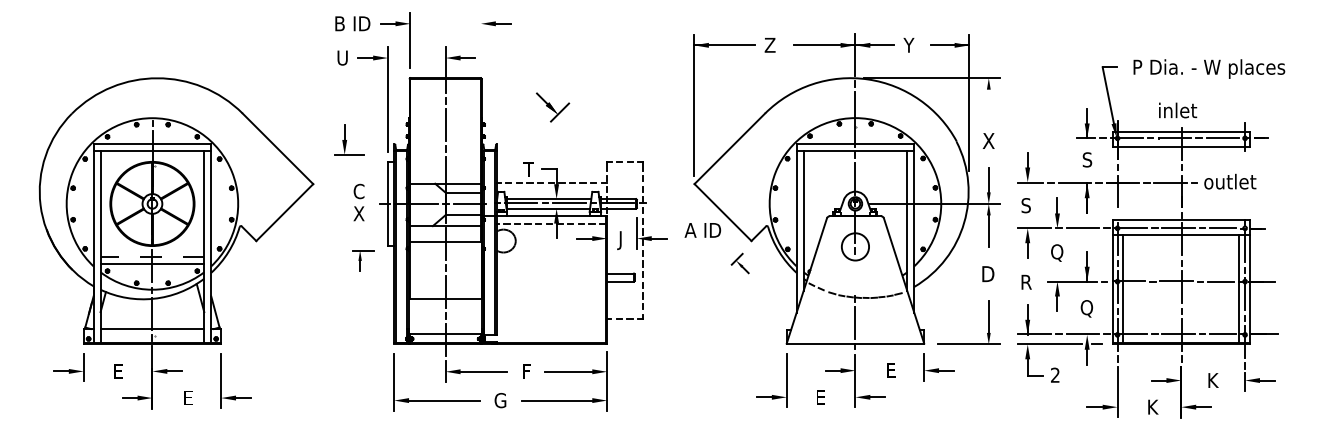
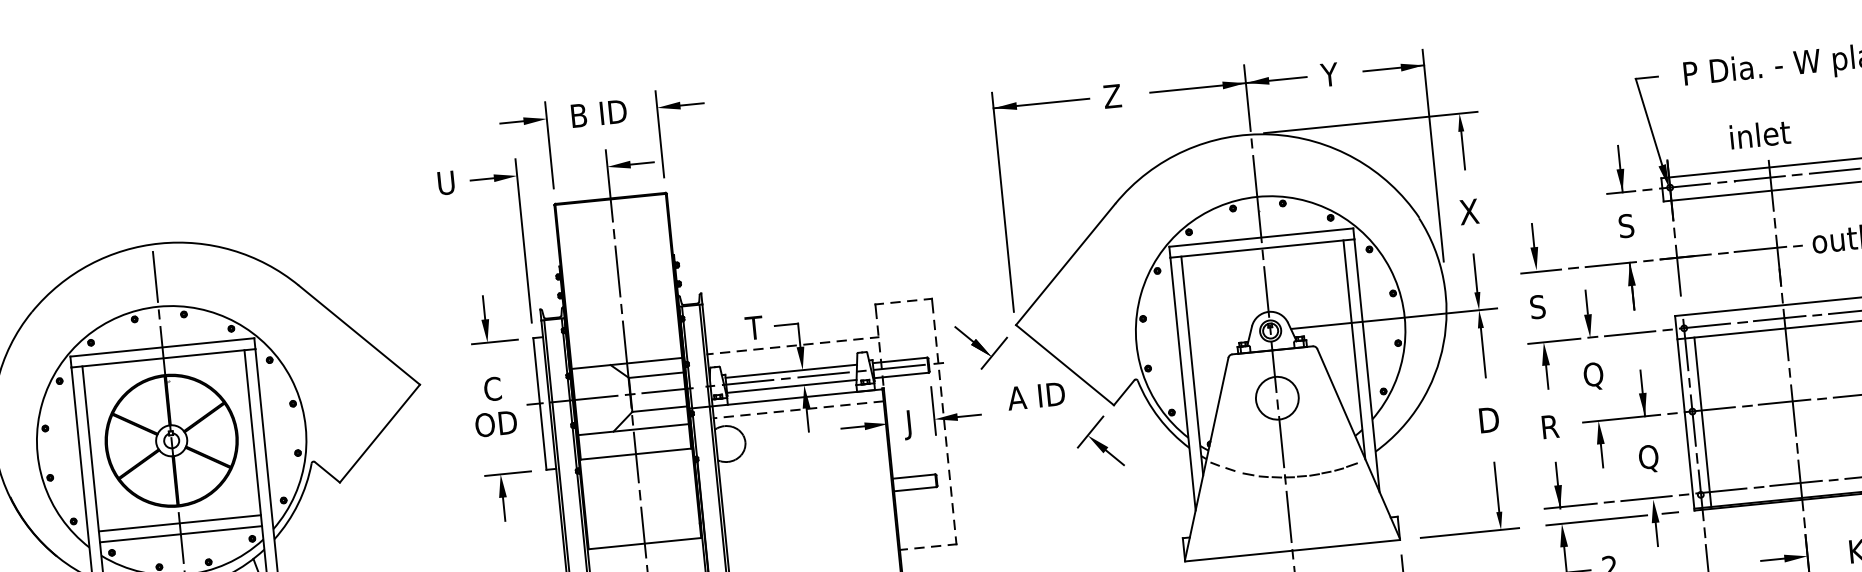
text: (352, 23) -> (598, 113), moved
line: (481, 40) -> (660, 133), added
line: (152, 99) -> (155, 277), added
line: (988, 101) -> (1462, 150), added
part: (553, 107) -> (983, 346), moved
part: (349, 139) -> (492, 318), moved
text: (358, 213) -> (495, 423), X -> OD
line: (152, 256) -> (179, 522), dashed -> solid
part: (363, 260) -> (510, 496), size x1.43
part: (740, 263) -> (1100, 442), size x1.67
line: (855, 274) -> (1281, 441), added

